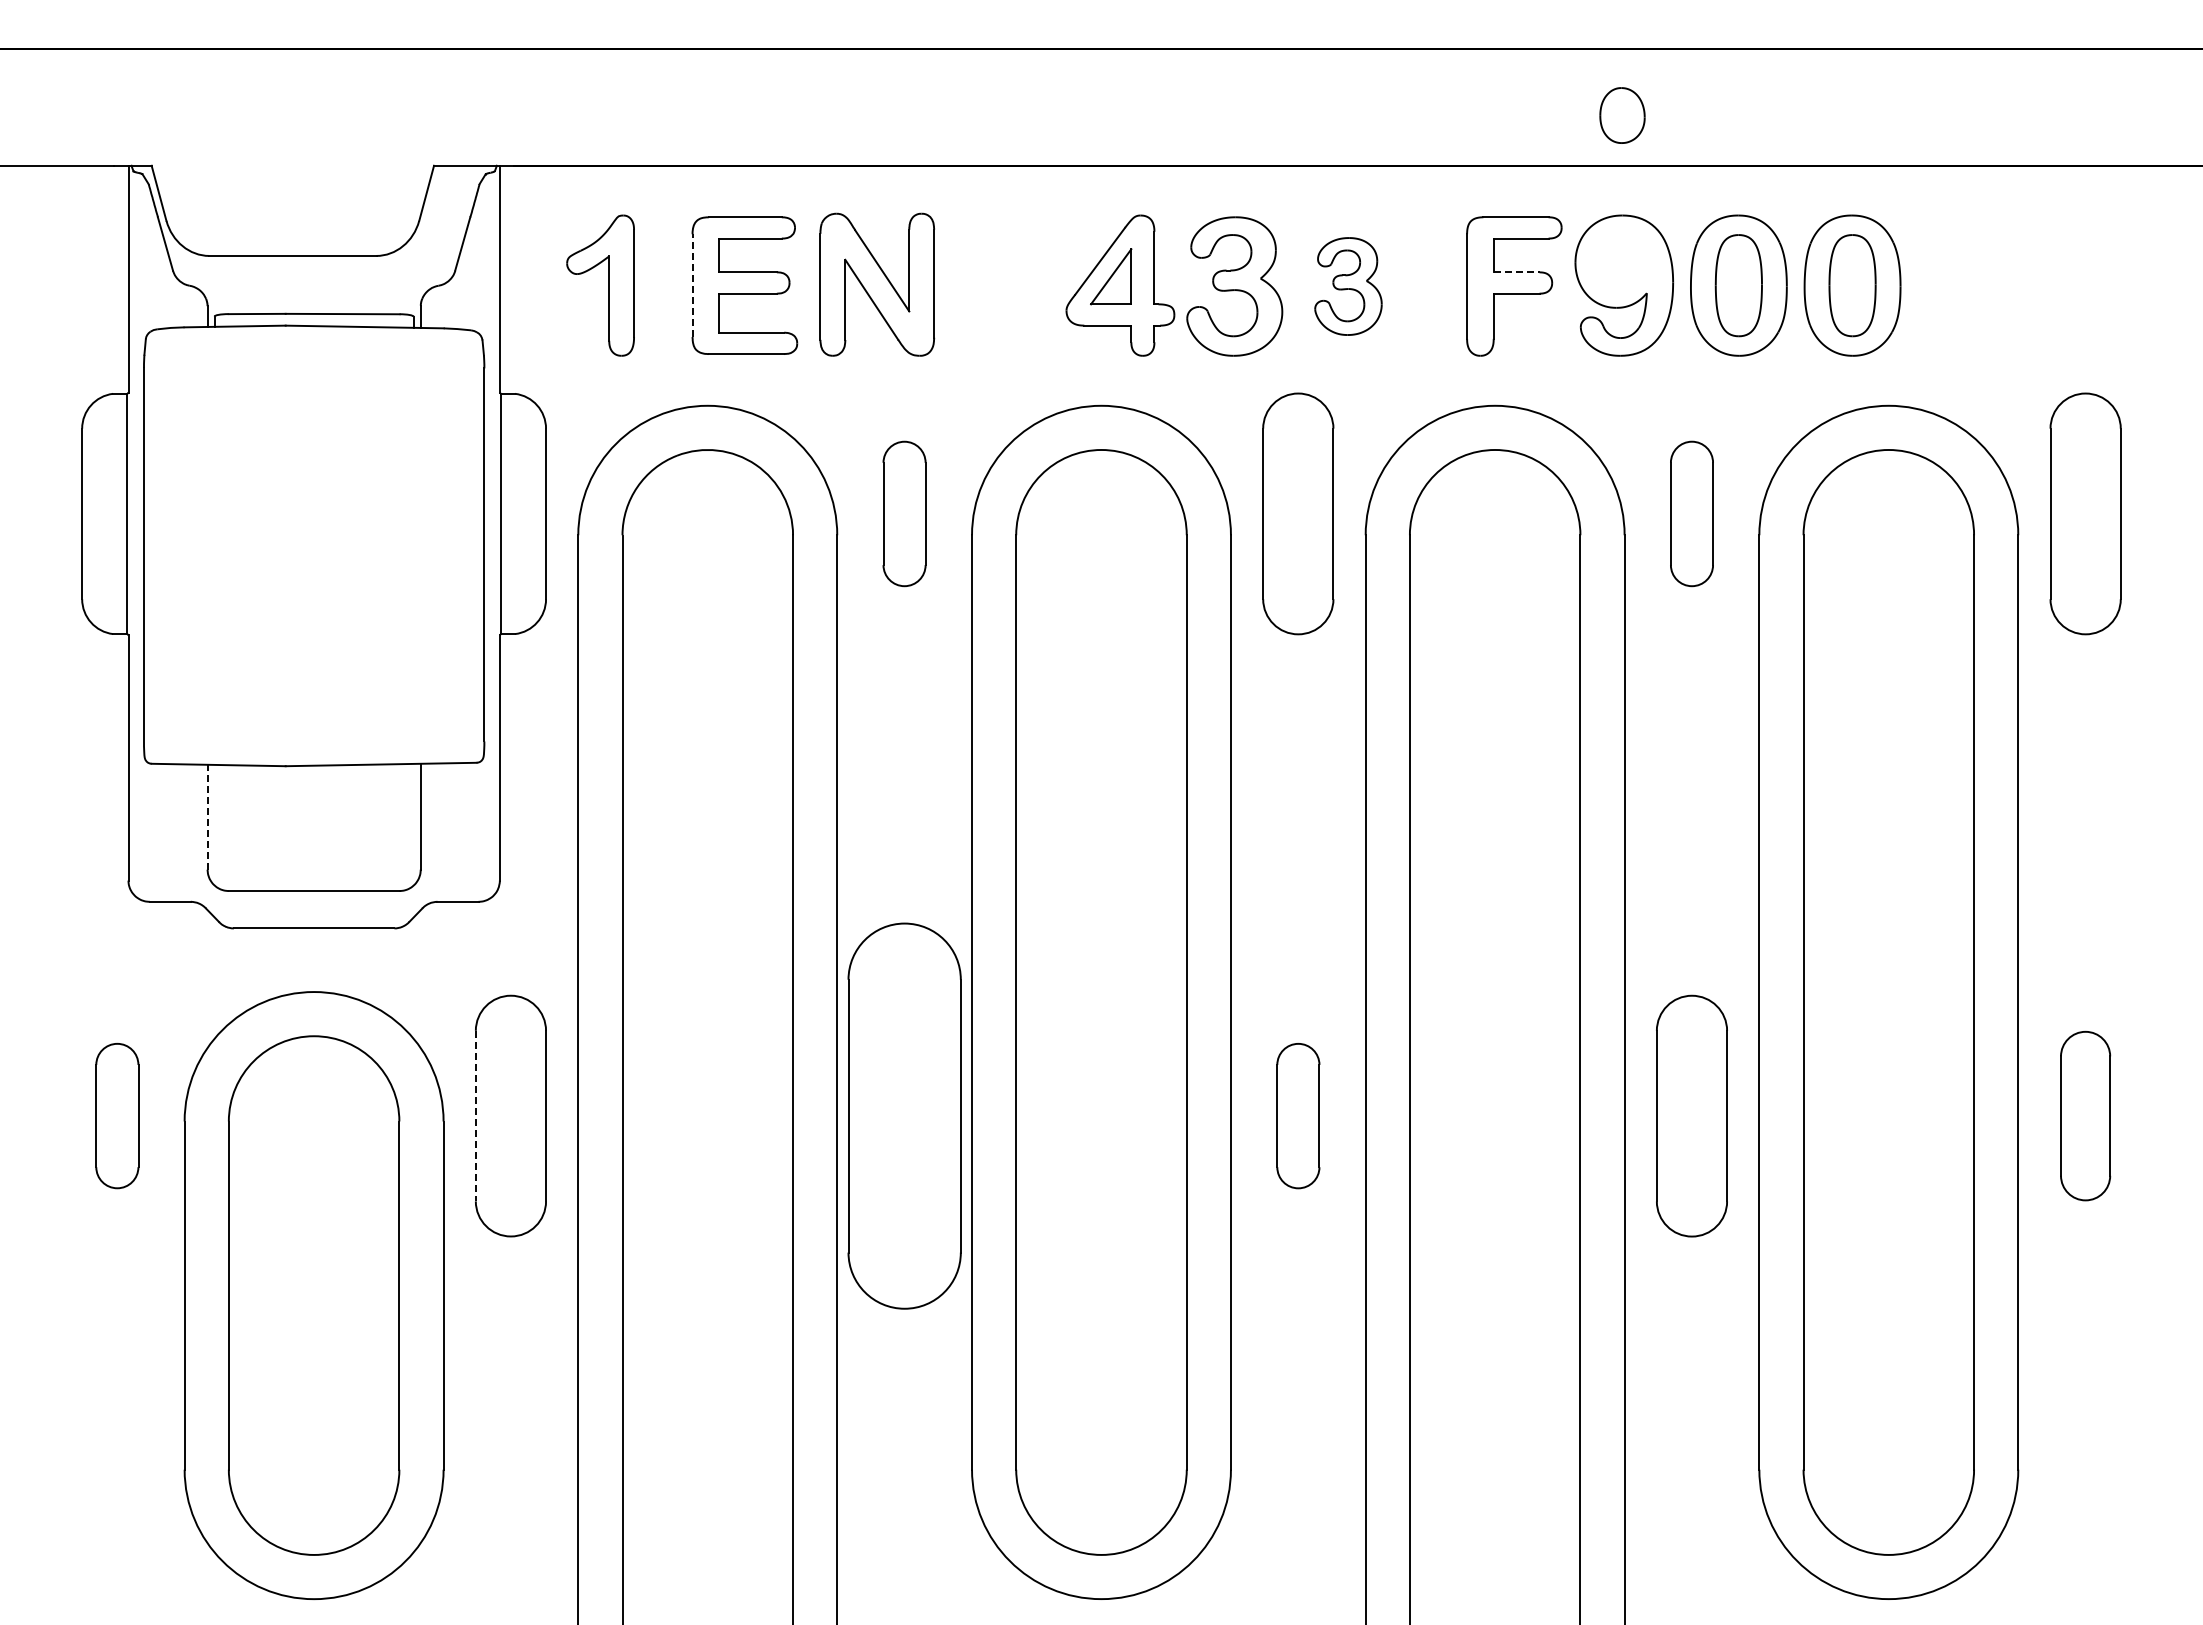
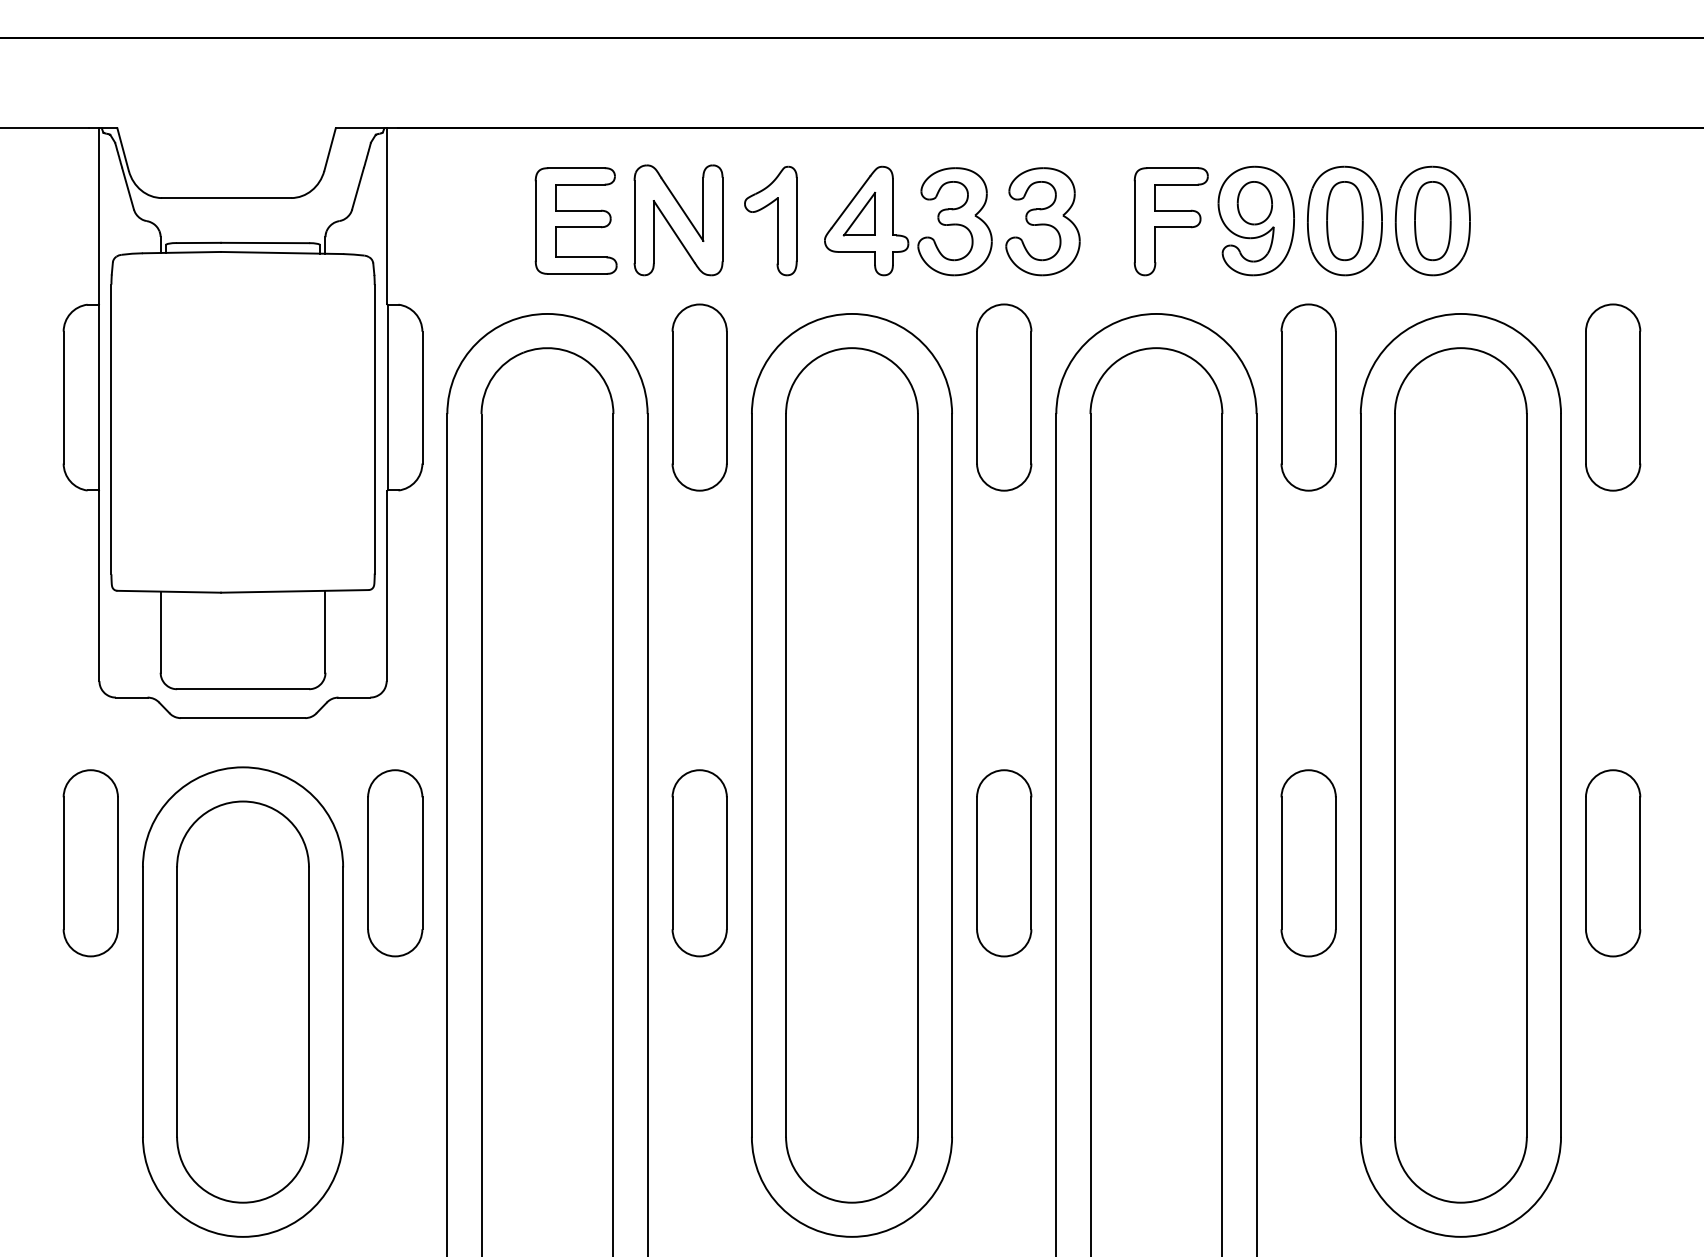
part: (1622, 115) -> (1254, 203), moved
line: (1516, 272) -> (1172, 210), dashed -> solid
part: (608, 285) -> (776, 220), moved
line: (692, 285) -> (535, 220), dashed -> solid
part: (1348, 286) -> (1043, 221), size x1.43
part: (904, 513) -> (699, 397), size x1.67
part: (1691, 513) -> (1308, 397), size x1.67
line: (207, 816) -> (160, 631), dashed -> solid
part: (117, 1115) -> (90, 862), size x1.67
part: (904, 1115) -> (699, 862), size x0.62
part: (1298, 1115) -> (1004, 862), size x1.67
part: (2085, 1115) -> (1613, 862), size x1.43
line: (475, 1116) -> (367, 863), dashed -> solid

